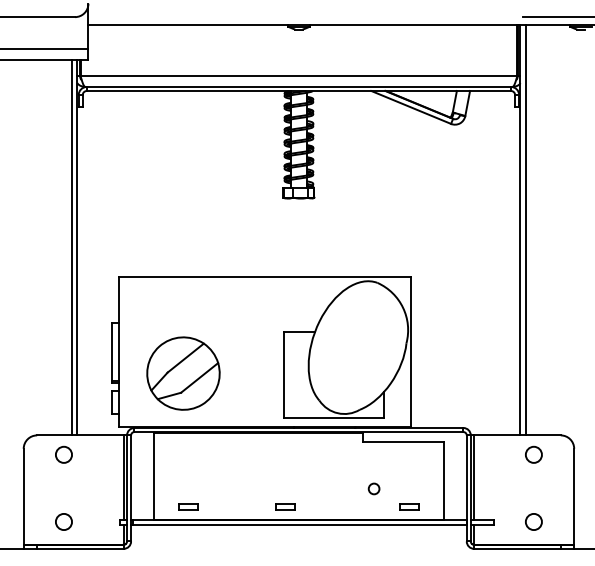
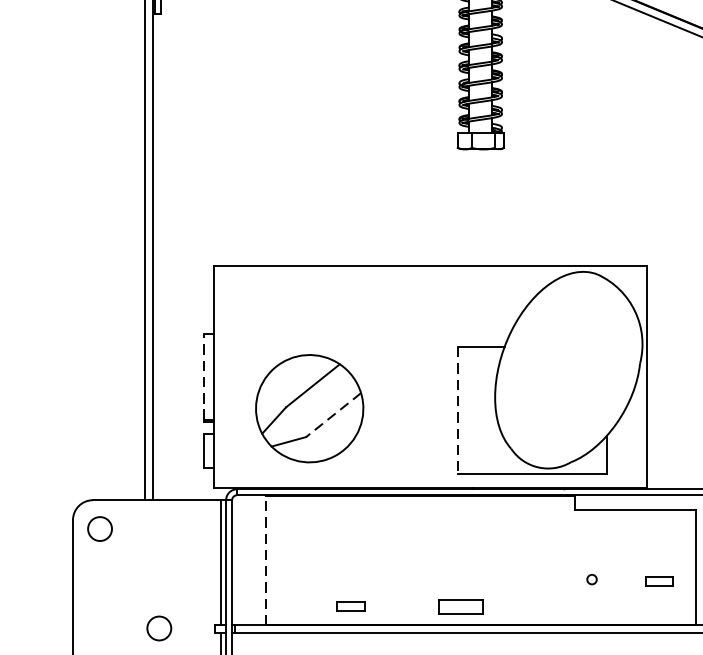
line: (112, 351) -> (204, 375), solid -> dashed
line: (283, 374) -> (457, 410), solid -> dashed
line: (199, 377) -> (333, 414), solid -> dashed
circle: (63, 454) -> (99, 528), moved
line: (153, 476) -> (265, 561), solid -> dashed
circle: (373, 488) -> (591, 578), size x0.6
part: (188, 506) -> (351, 605), moved
part: (285, 506) -> (460, 605), size x1.6
part: (409, 506) -> (659, 580), moved
circle: (63, 521) -> (158, 627), moved

